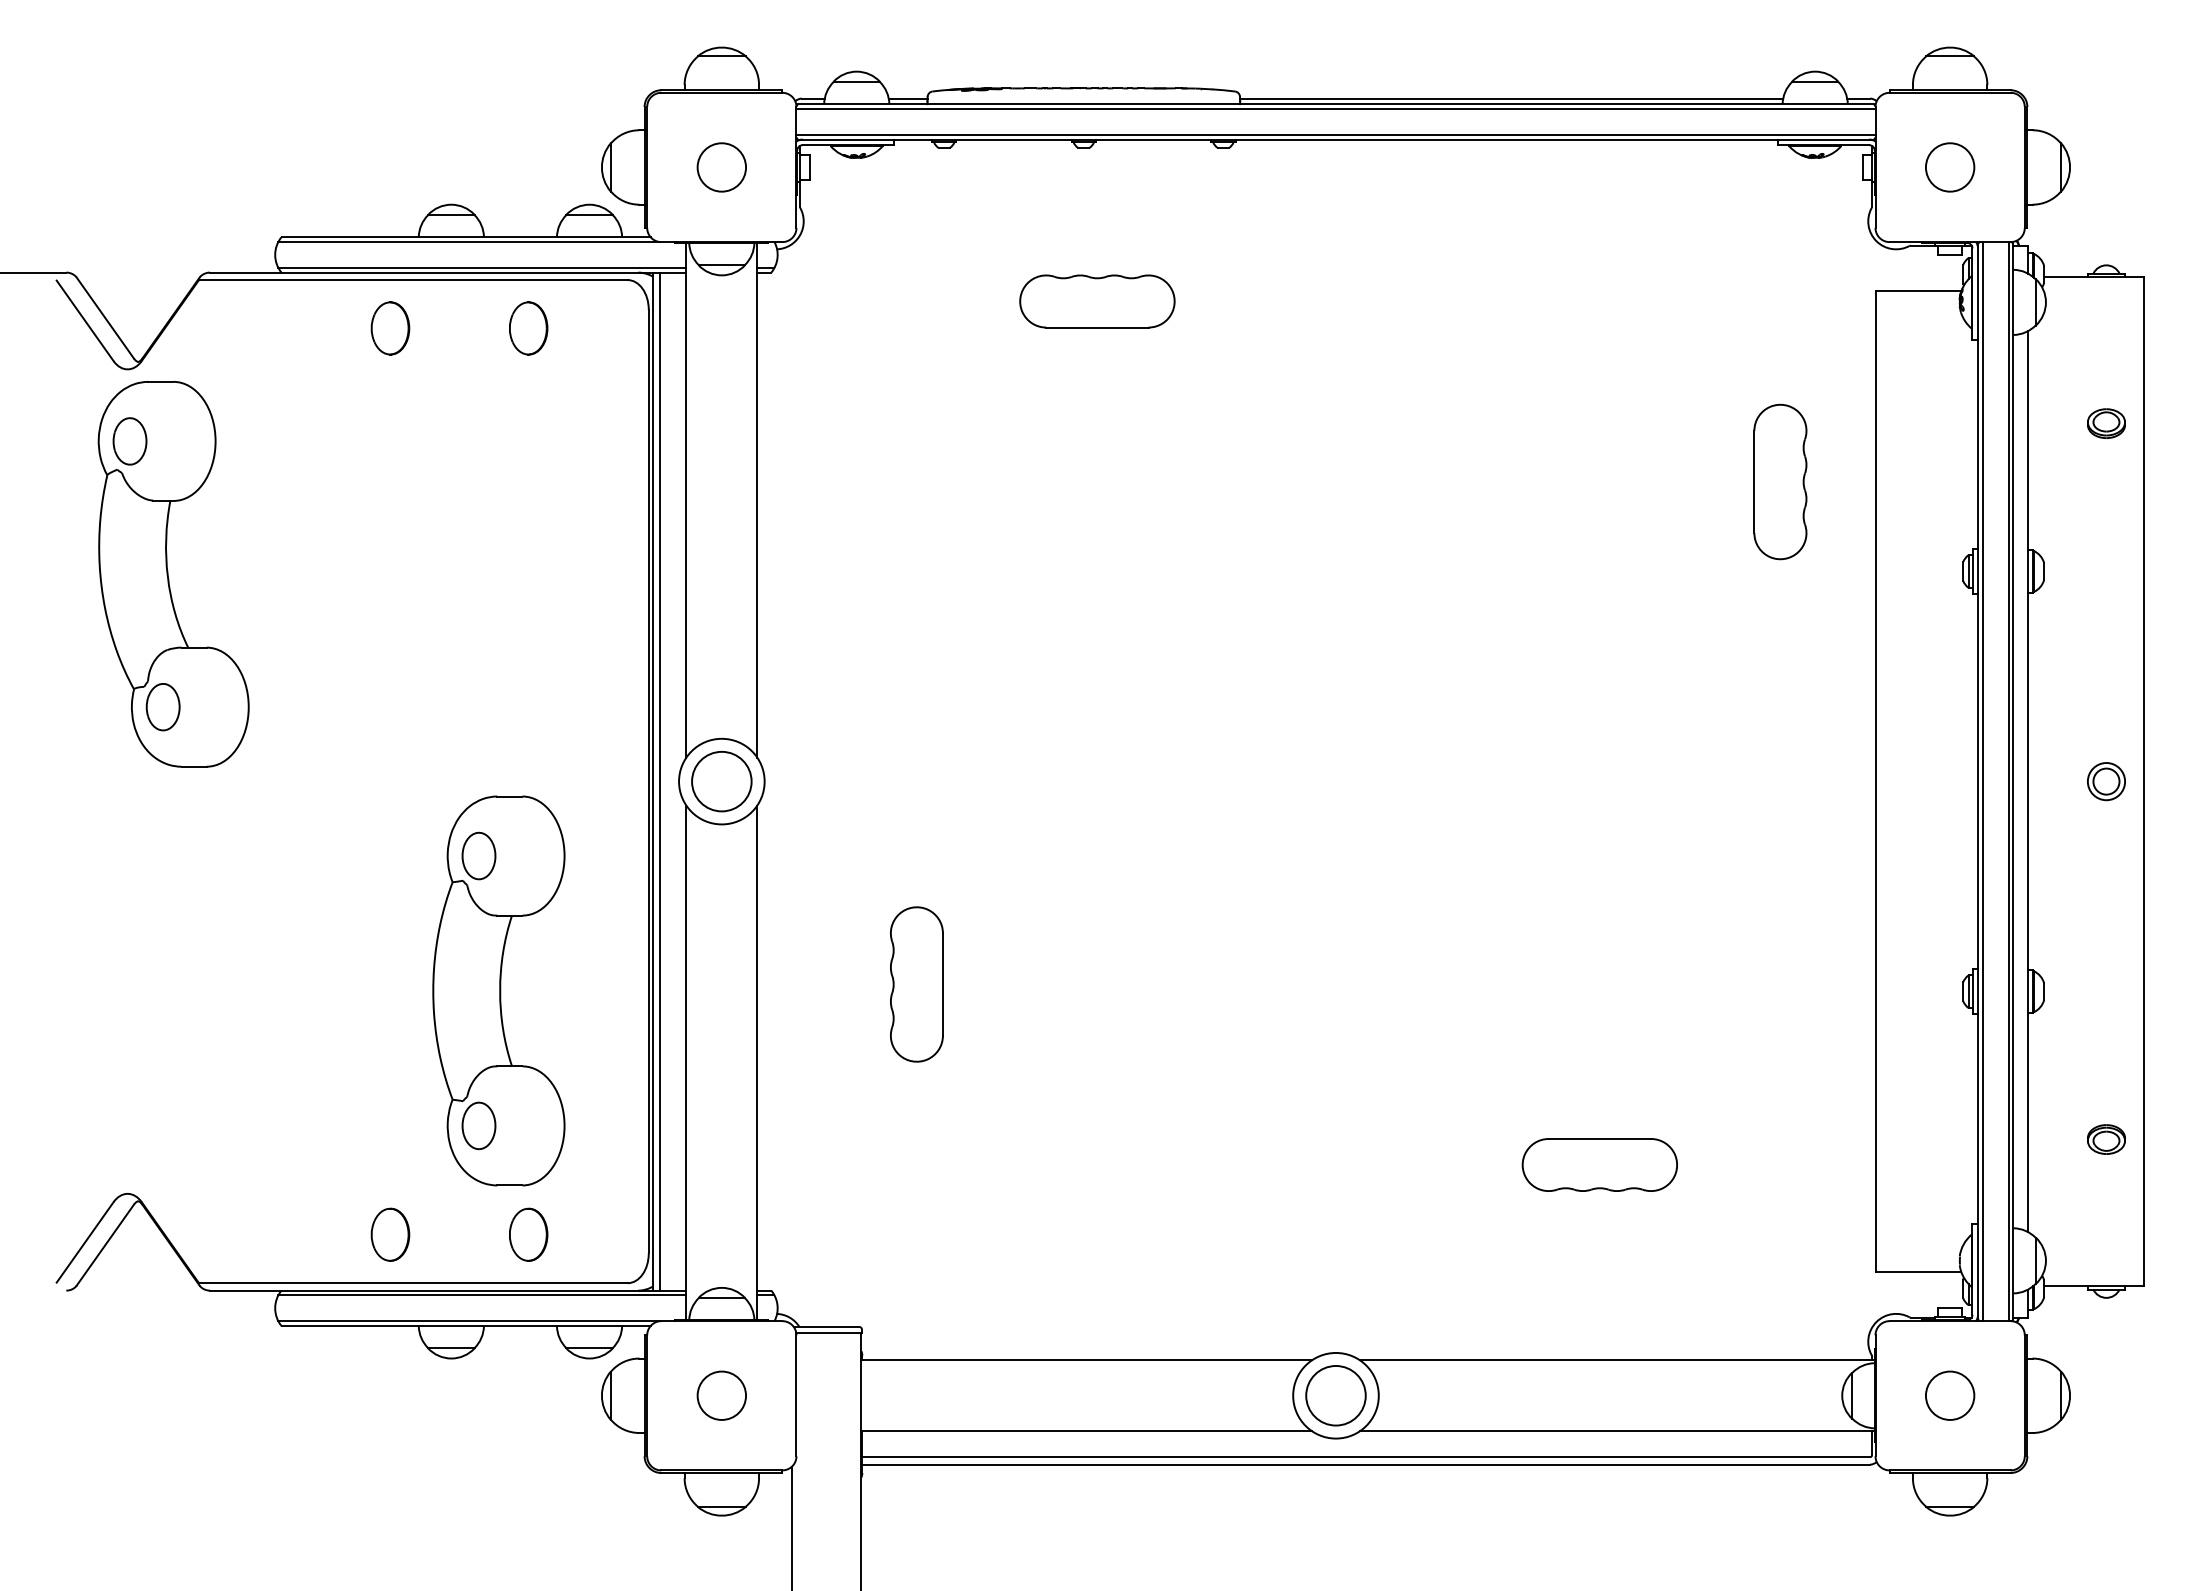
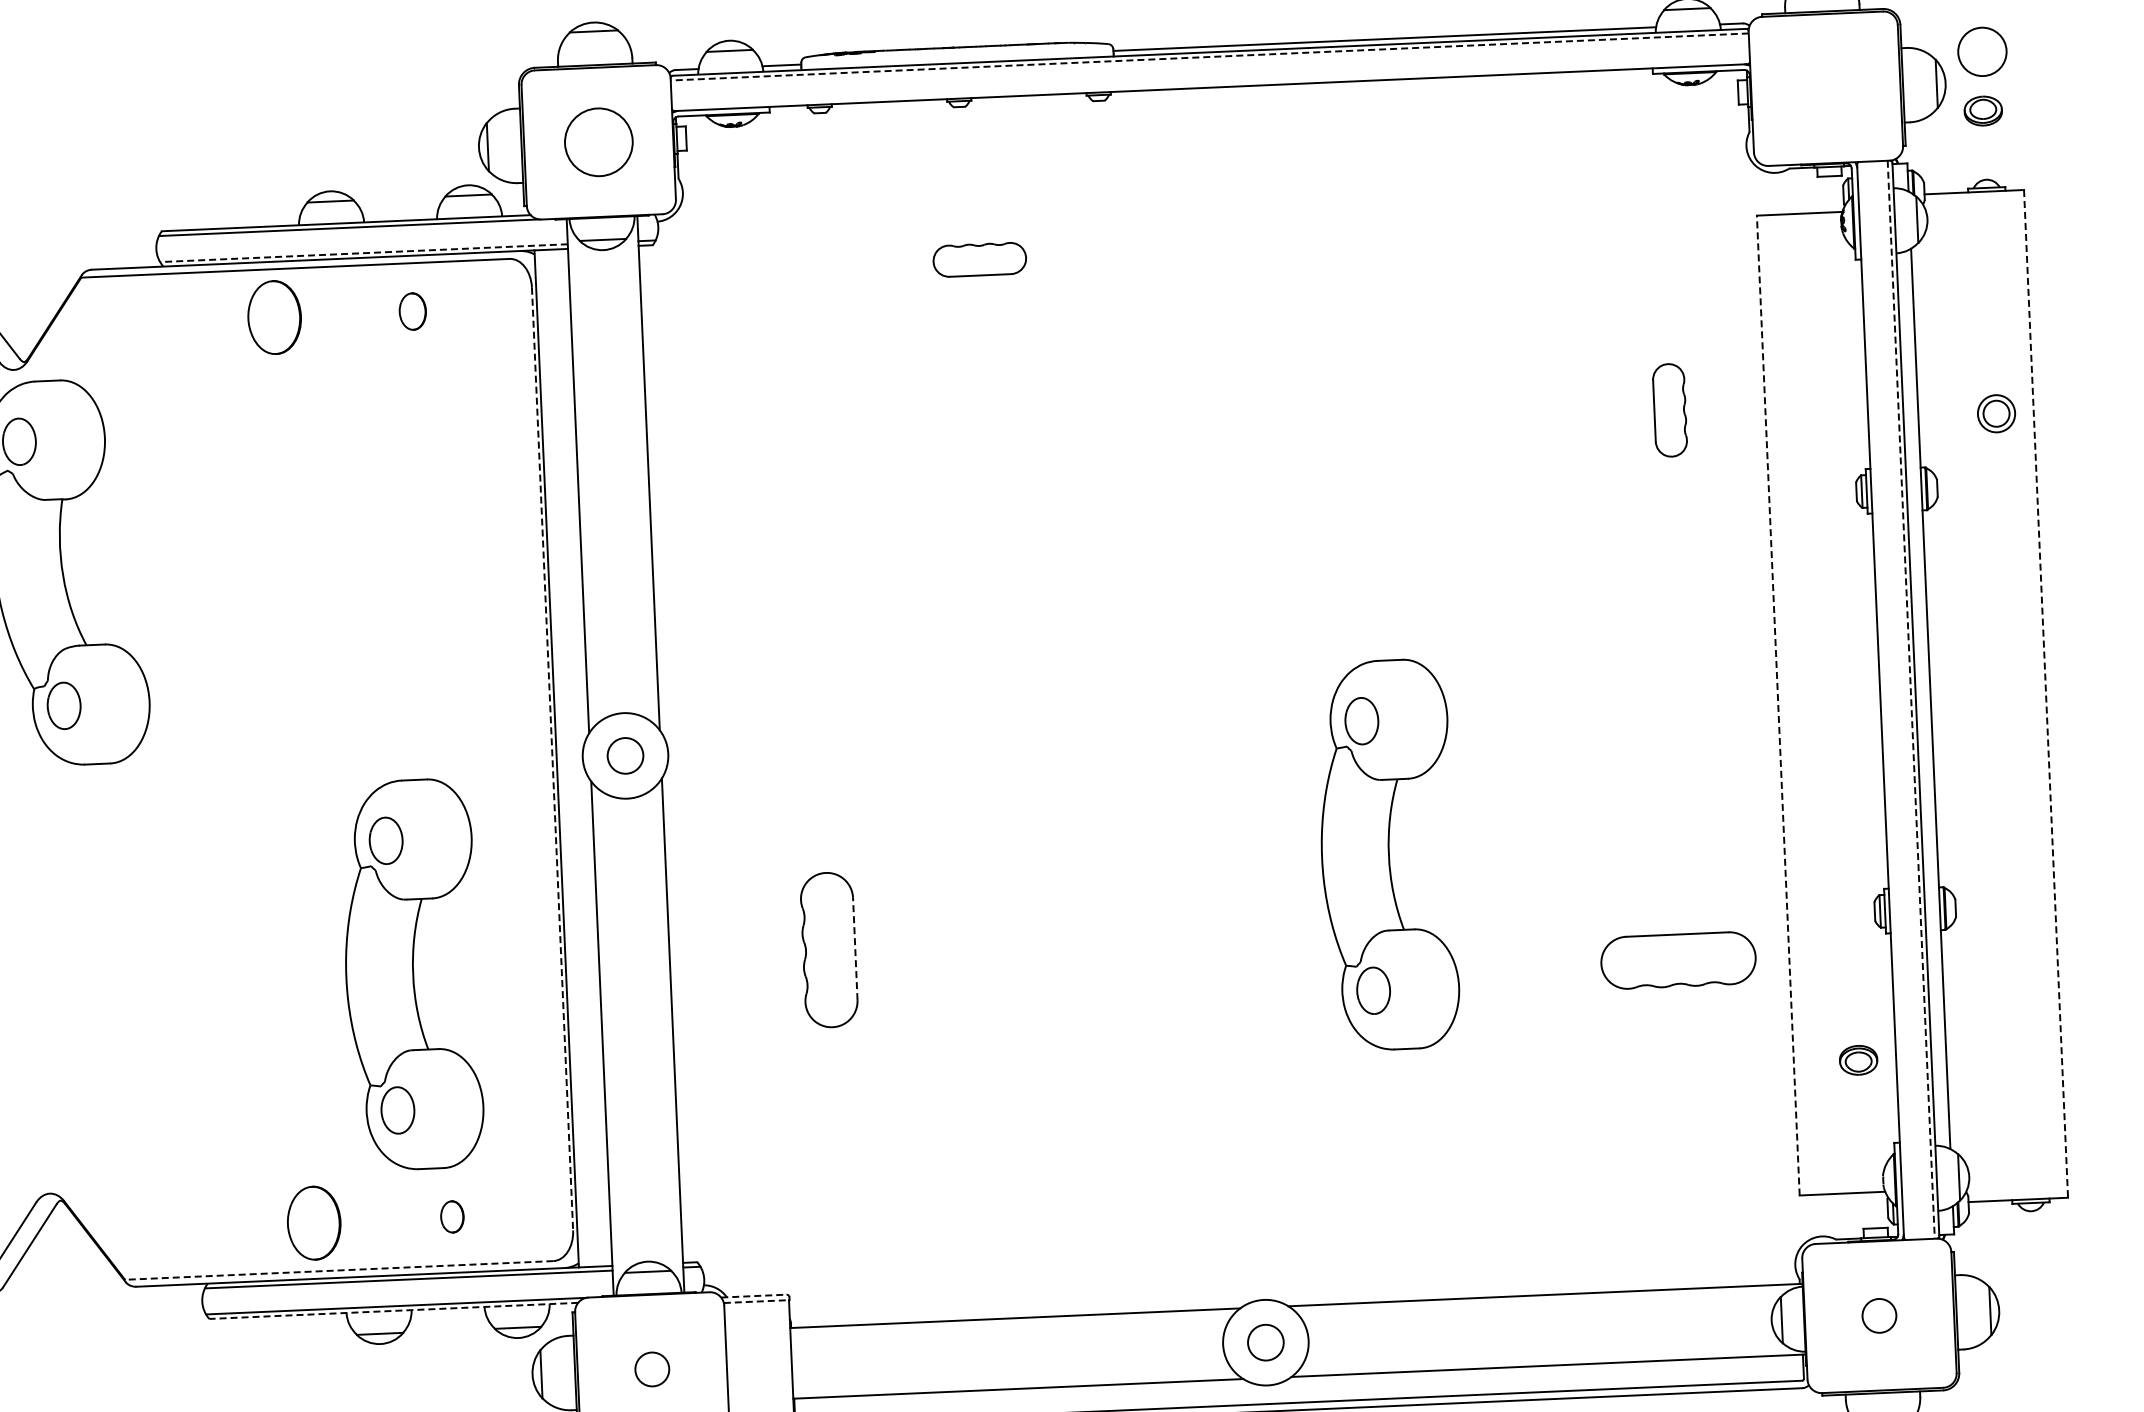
line: (1335, 108) -> (1209, 56), solid -> dashed
line: (1335, 134) -> (1210, 82), removed
circle: (721, 167) -> (598, 142), size x1.4
circle: (1950, 167) -> (1982, 51), moved
line: (481, 267) -> (362, 252), solid -> dashed
part: (1097, 301) -> (979, 259), size x0.6
part: (390, 328) -> (274, 317), size x1.4
part: (528, 328) -> (412, 311), size x0.7
part: (2106, 423) -> (1983, 110), moved
part: (1780, 481) -> (1670, 409), size x0.6
line: (648, 781) -> (552, 758), solid -> dashed
line: (660, 781) -> (564, 758), removed
circle: (721, 781) -> (625, 755), size x0.6
line: (1875, 781) -> (1778, 705), solid -> dashed
line: (1982, 781) -> (1884, 700), removed
line: (2008, 781) -> (1910, 699), solid -> dashed
part: (2106, 781) -> (1996, 413), moved
line: (2143, 782) -> (2045, 694), solid -> dashed
part: (1478, 913) -> (1387, 854), added
line: (942, 984) -> (854, 948), solid -> dashed
part: (2106, 1139) -> (1858, 1060), moved
part: (1599, 1164) -> (1678, 960), moved
part: (390, 1234) -> (314, 1222), size x1.4
part: (528, 1234) -> (452, 1216), size x0.6
line: (413, 1283) -> (339, 1270), solid -> dashed
line: (466, 1325) -> (394, 1310), solid -> dashed
line: (826, 1326) -> (753, 1295), solid -> dashed
line: (829, 1332) -> (757, 1301), solid -> dashed
circle: (721, 1395) -> (651, 1369), size x0.7
circle: (1335, 1395) -> (1265, 1342), size x0.6
circle: (1949, 1395) -> (1878, 1315), size x0.7

